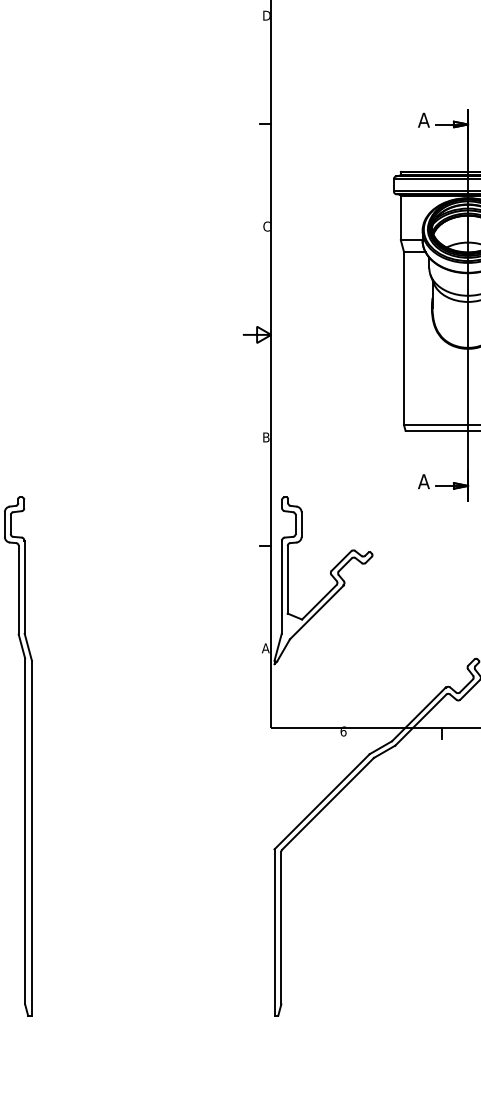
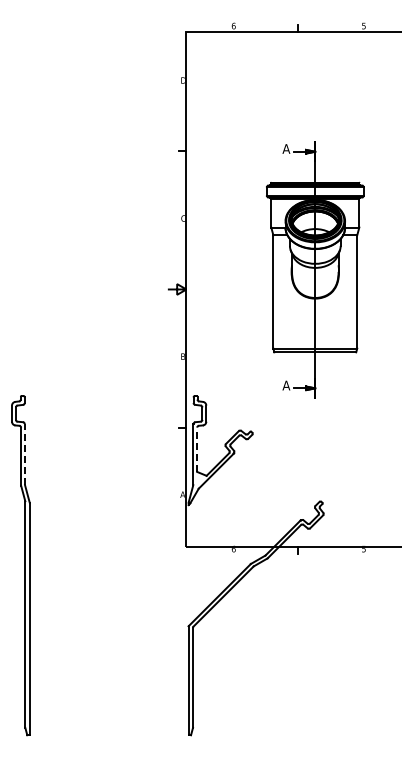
line: (288, 579) -> (197, 449), solid -> dashed
line: (25, 586) -> (25, 454), solid -> dashed

